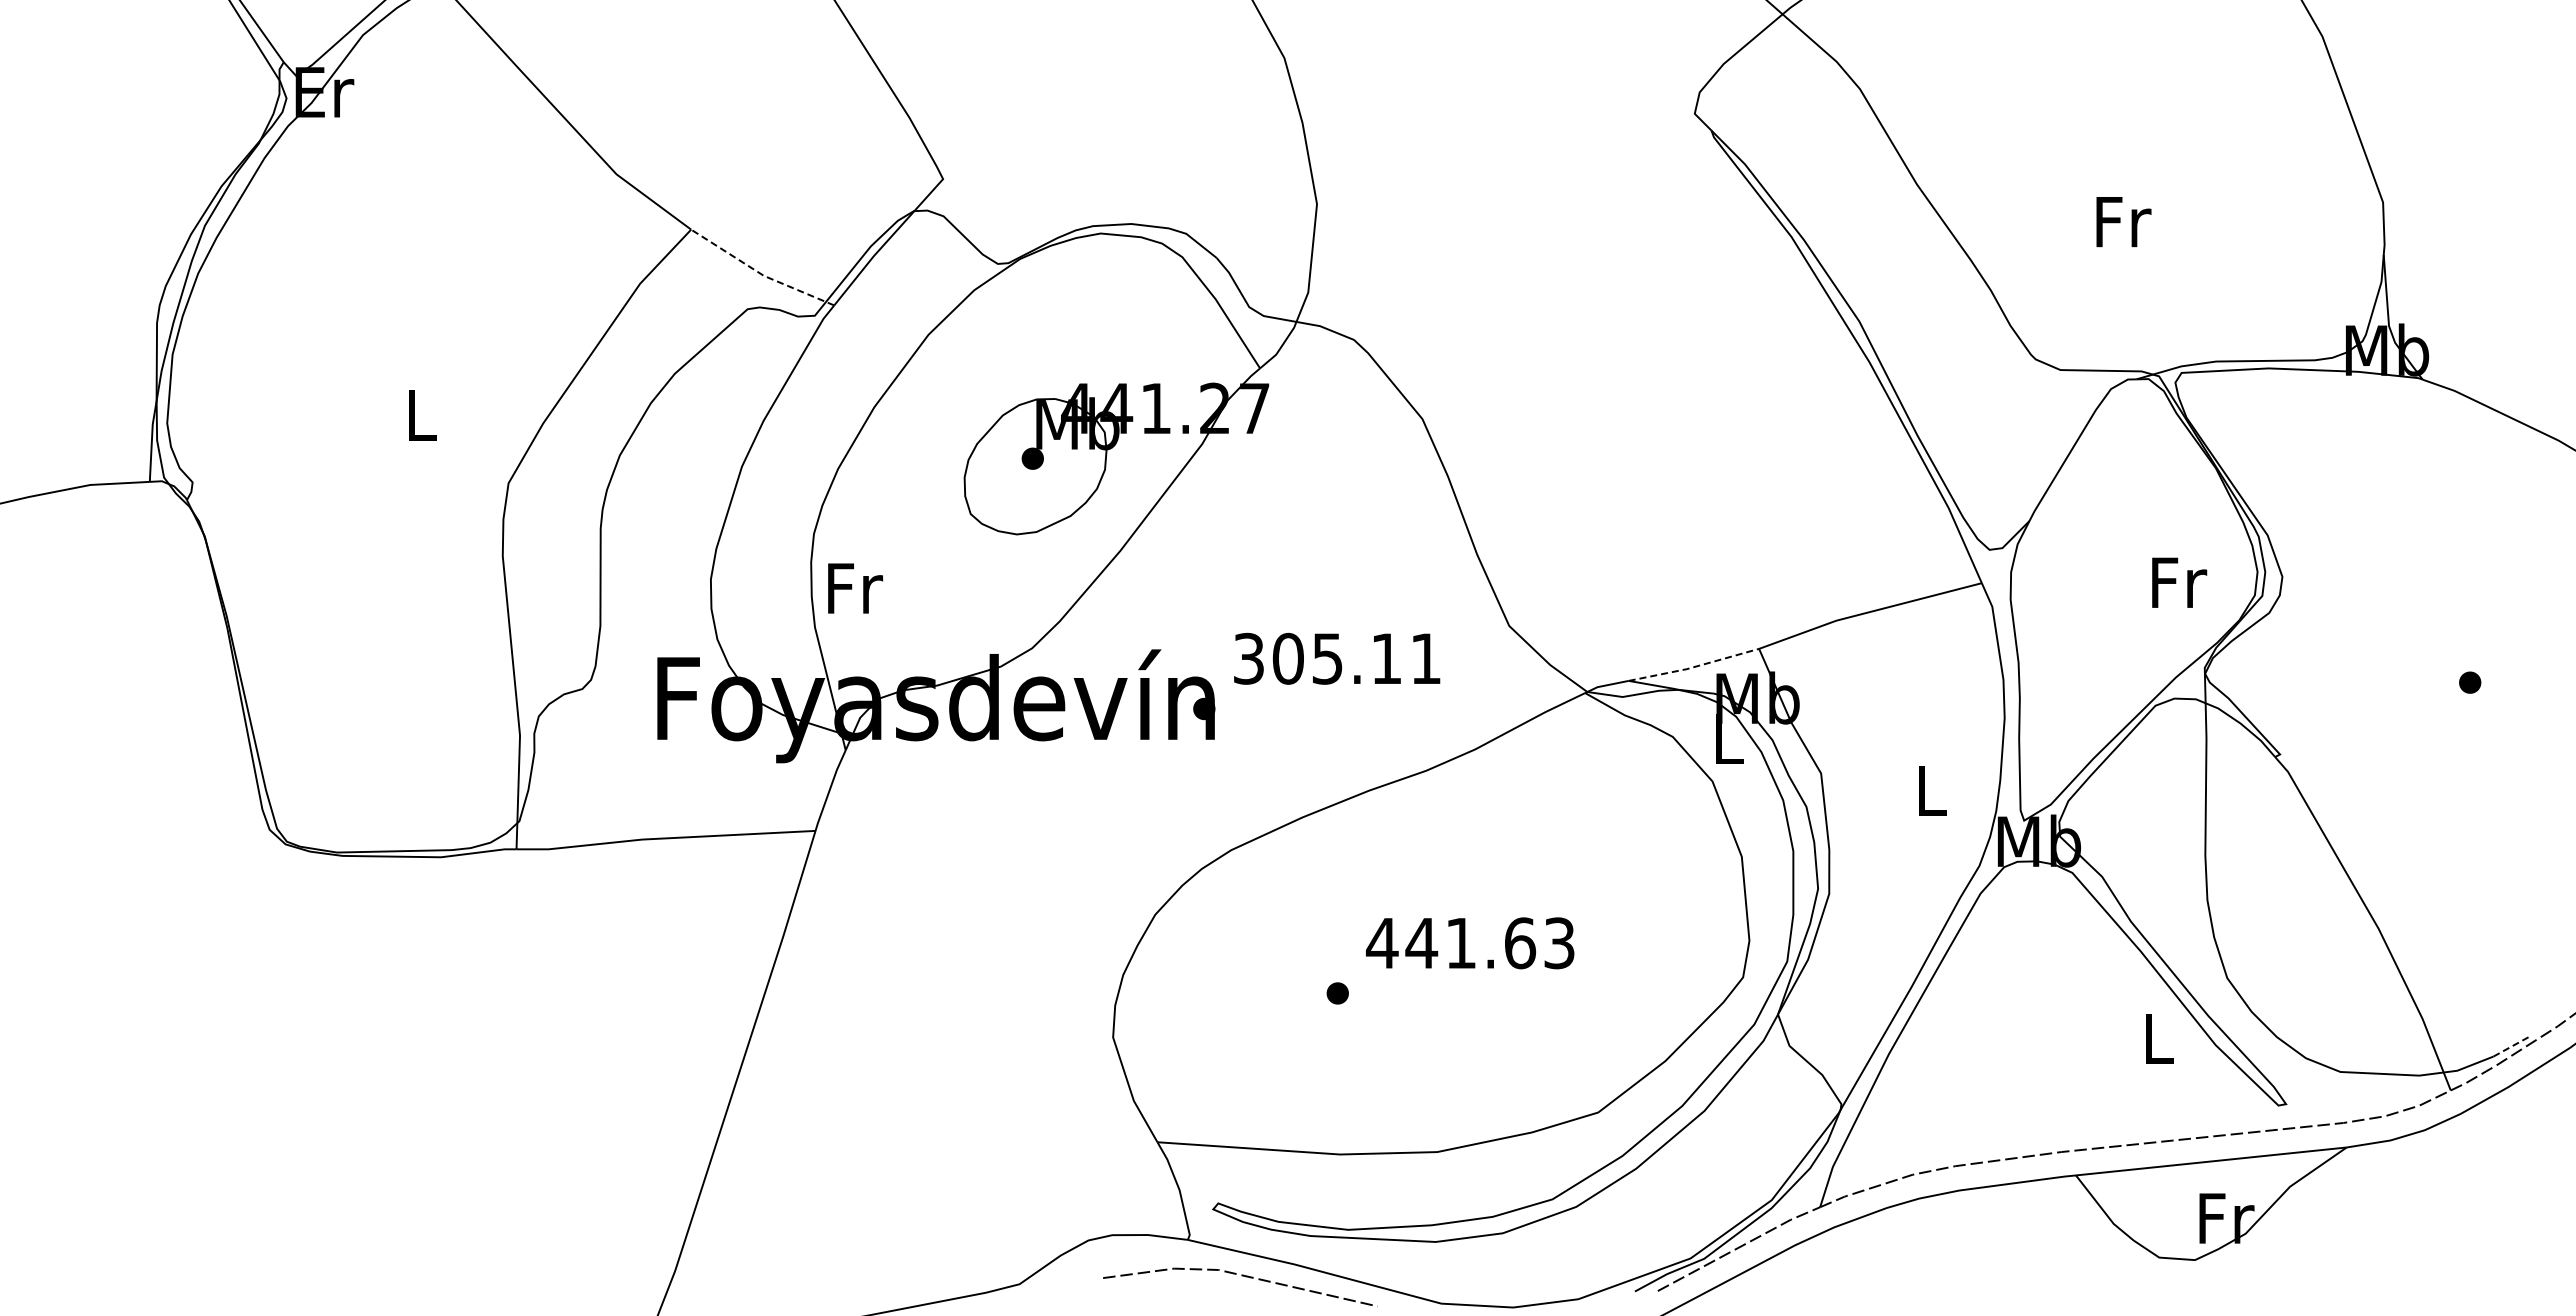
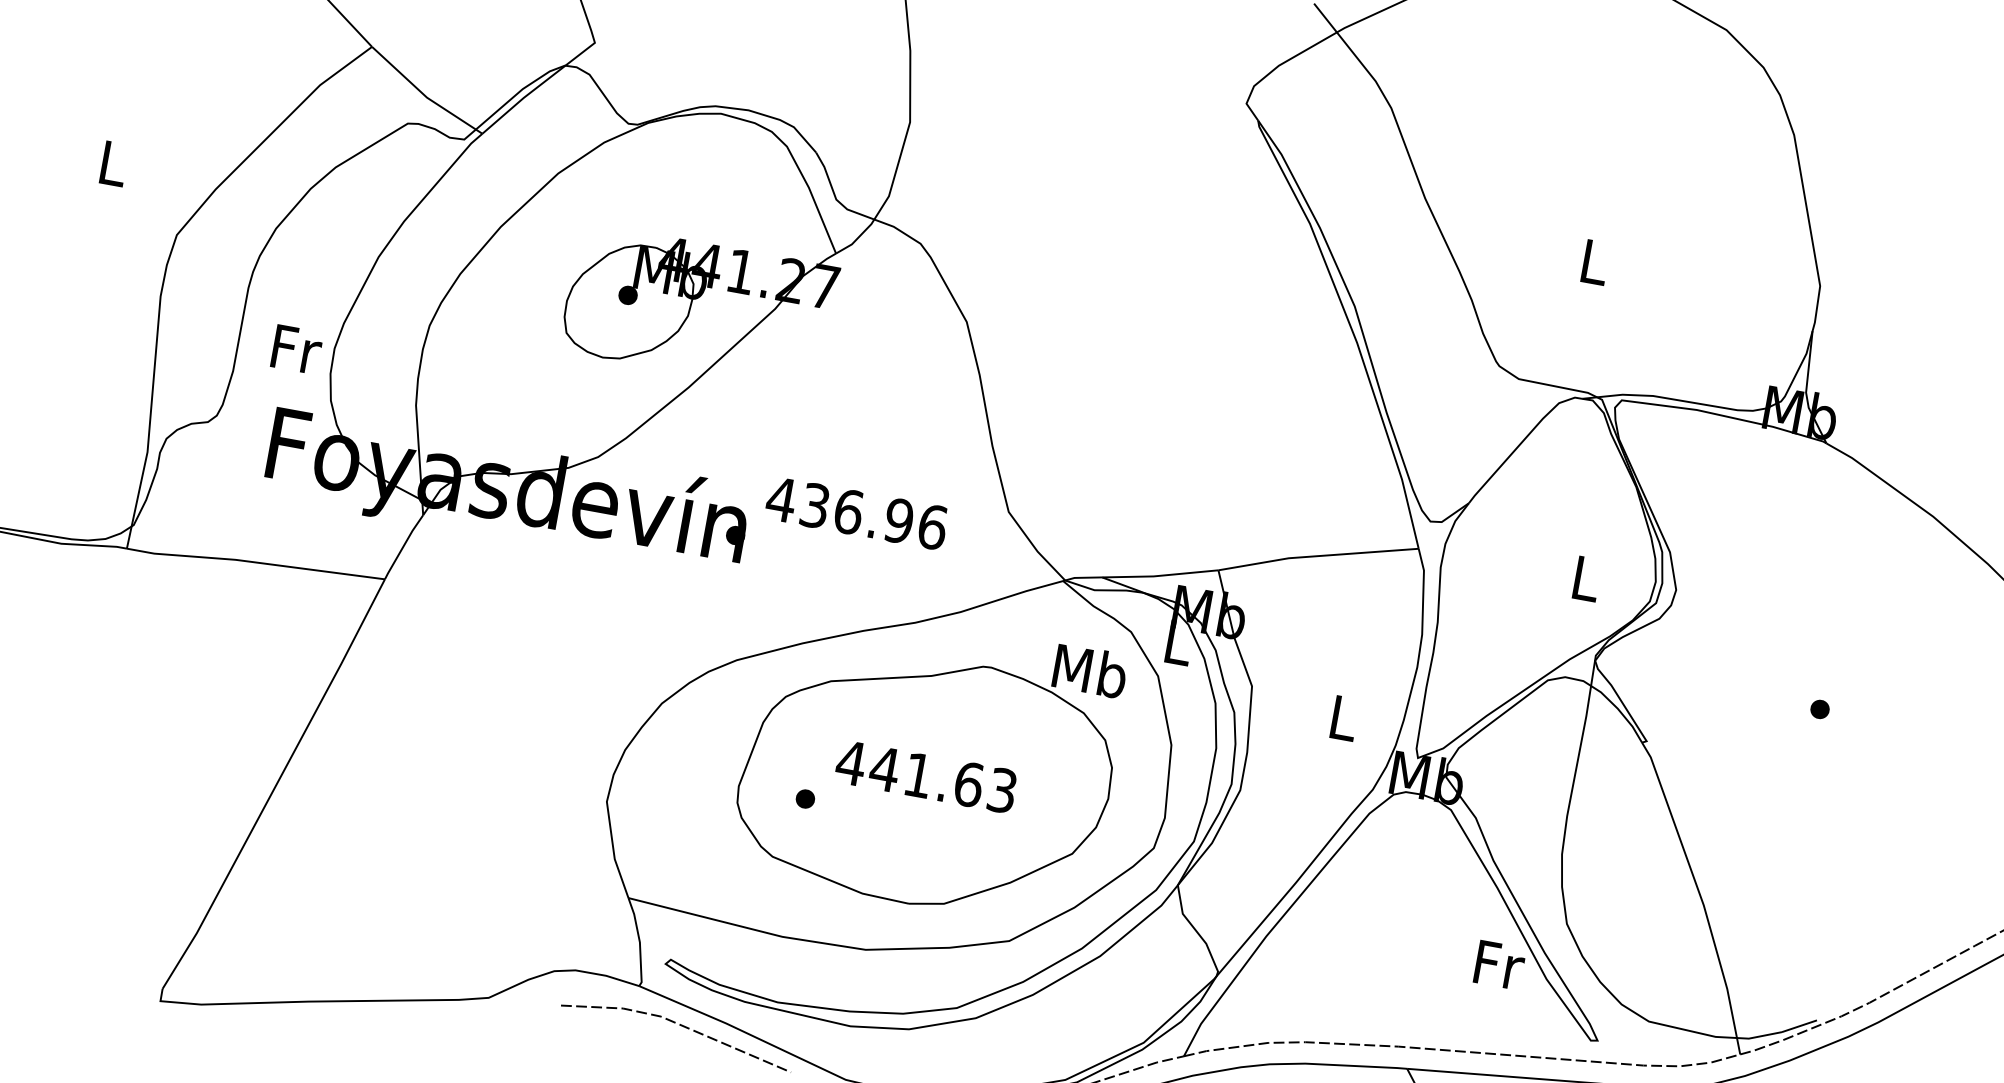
text: (2123, 222) -> (1595, 262), Fr -> L
line: (759, 273) -> (423, 94), dashed -> solid
text: (2179, 582) -> (1587, 578), Fr -> L
text: (855, 588) -> (297, 349), moved
text: (1336, 658) -> (856, 512), 305.11 -> 436.96
line: (1694, 667) -> (1160, 576), dashed -> solid
part: (1470, 927) -> (928, 763), added
text: (2159, 1038) -> (1499, 964), L -> Fr
line: (2512, 1046) -> (1799, 1026), dashed -> solid

